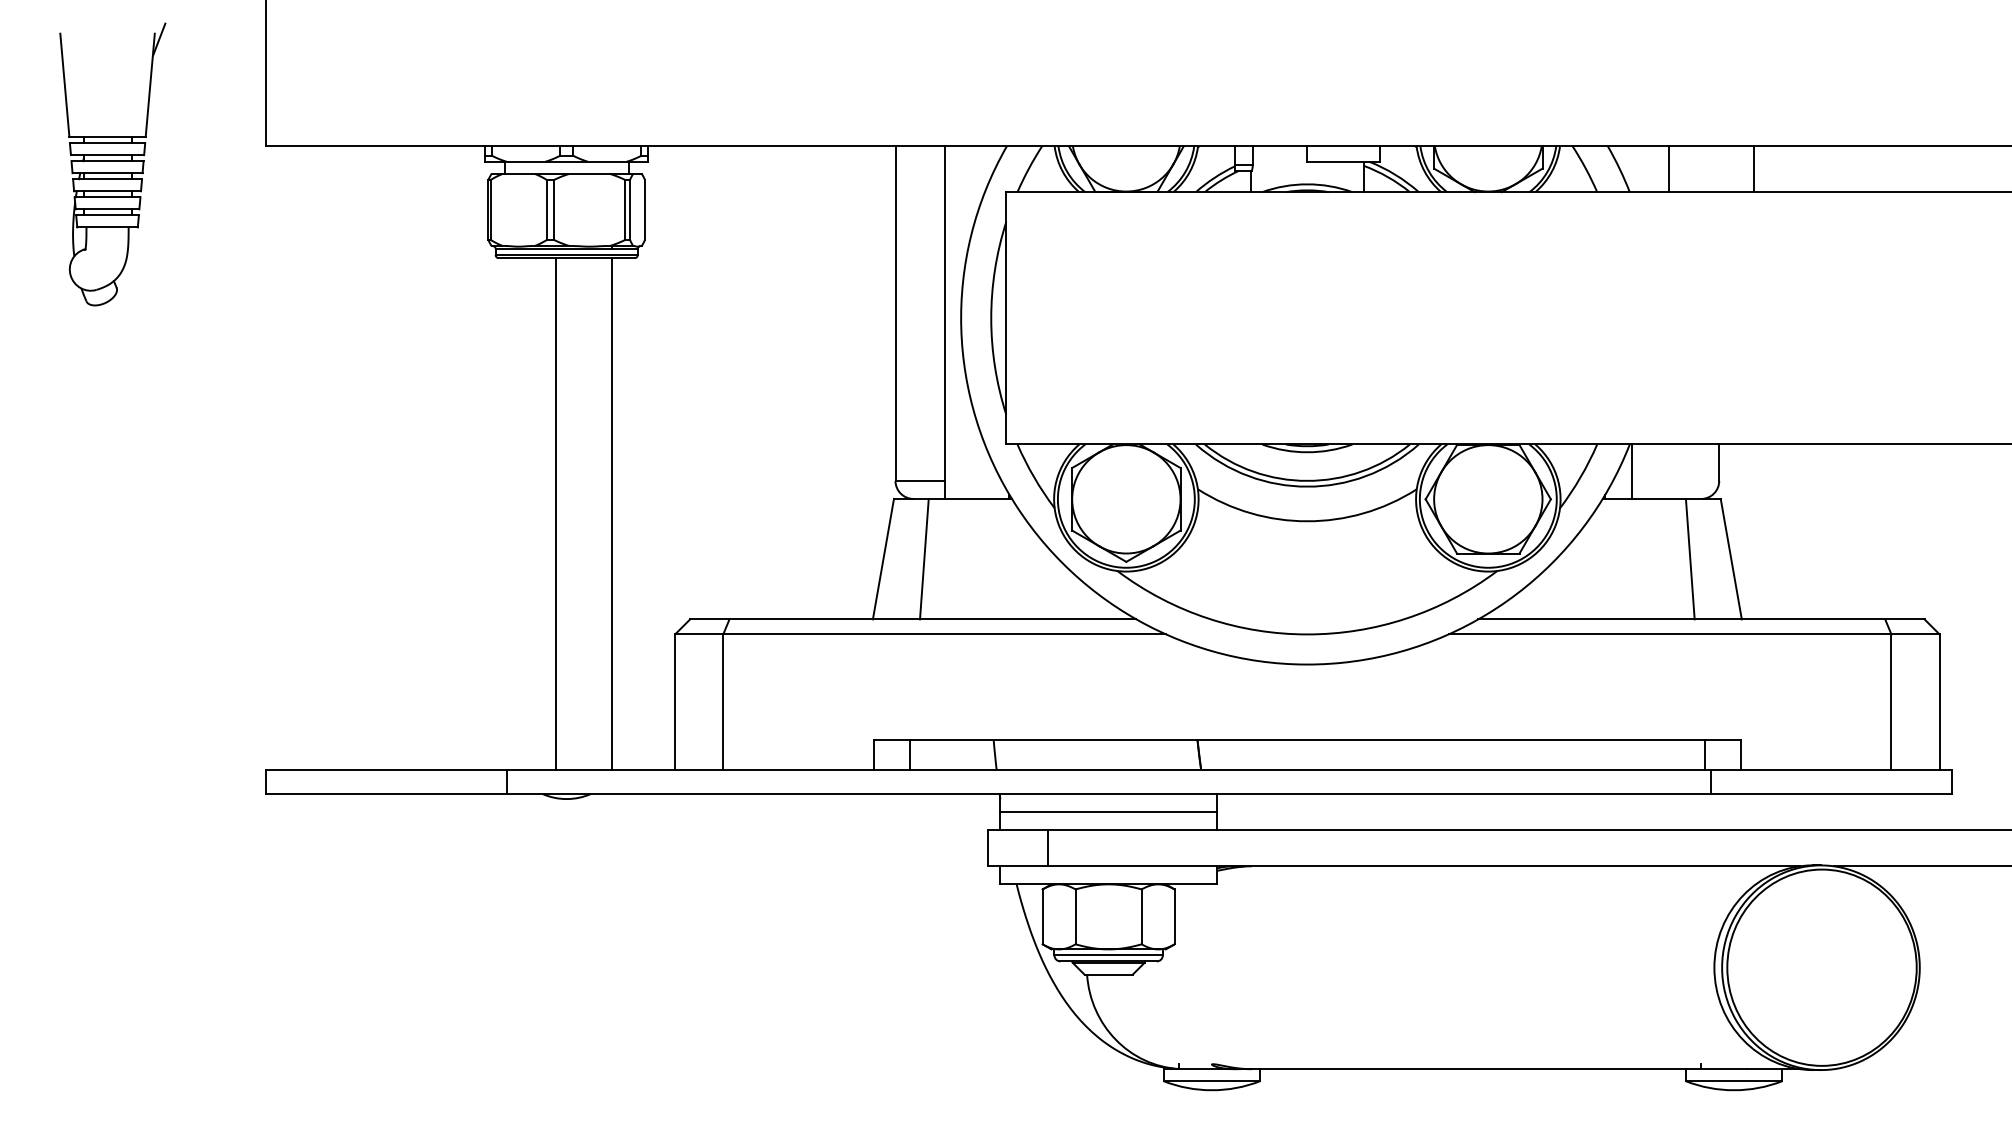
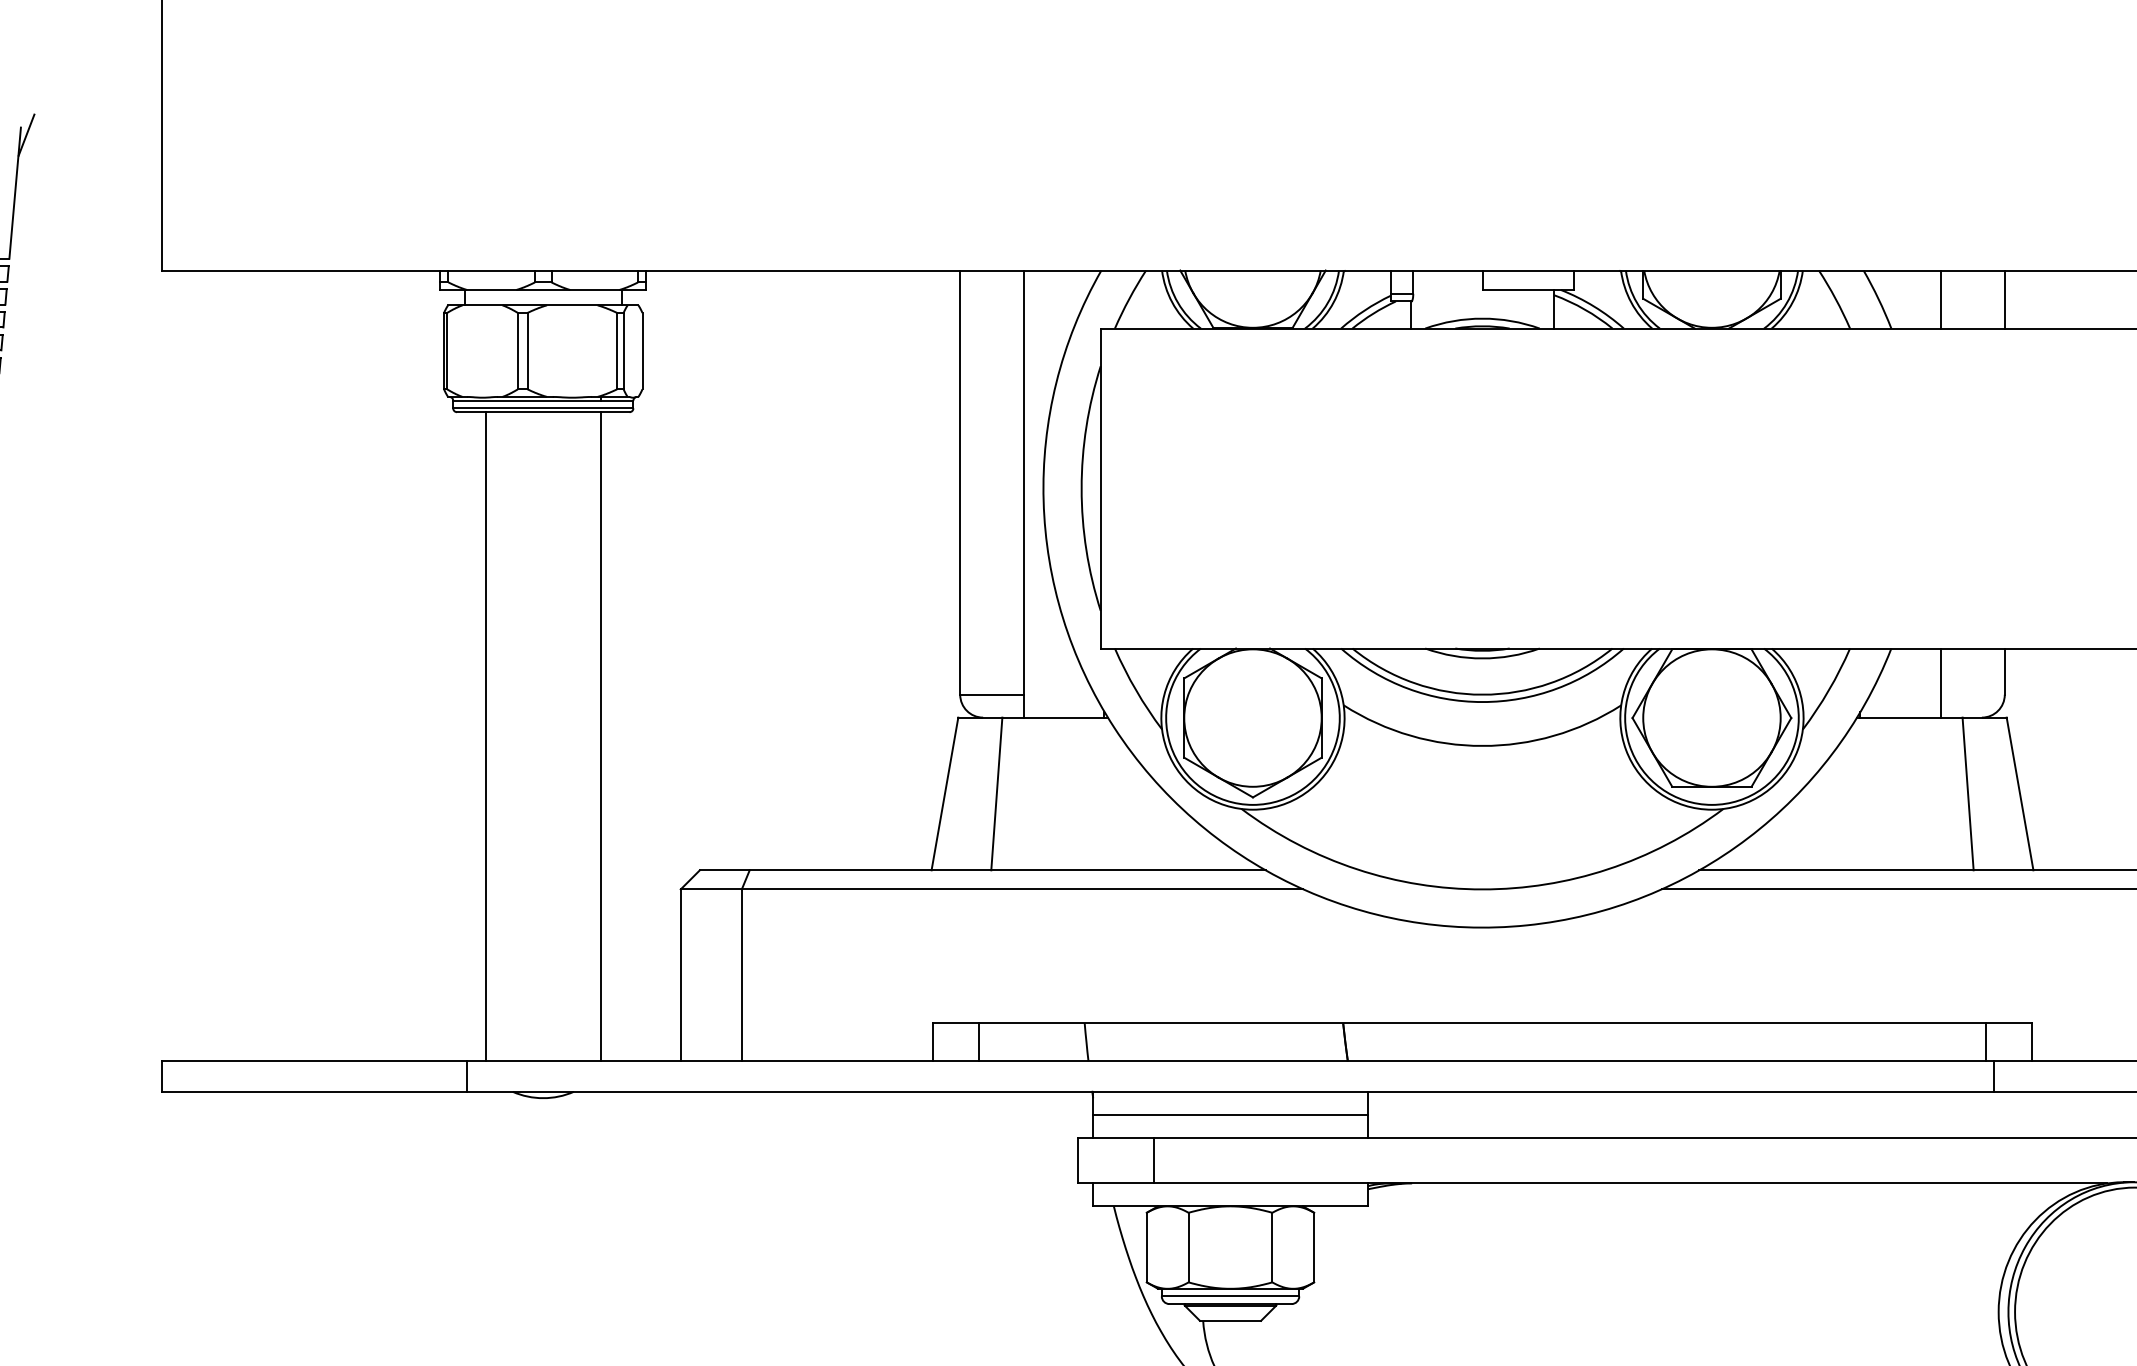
line: (1754, 169) -> (2005, 299), moved
line: (1632, 471) -> (1941, 682), moved
line: (555, 513) -> (485, 736), moved

